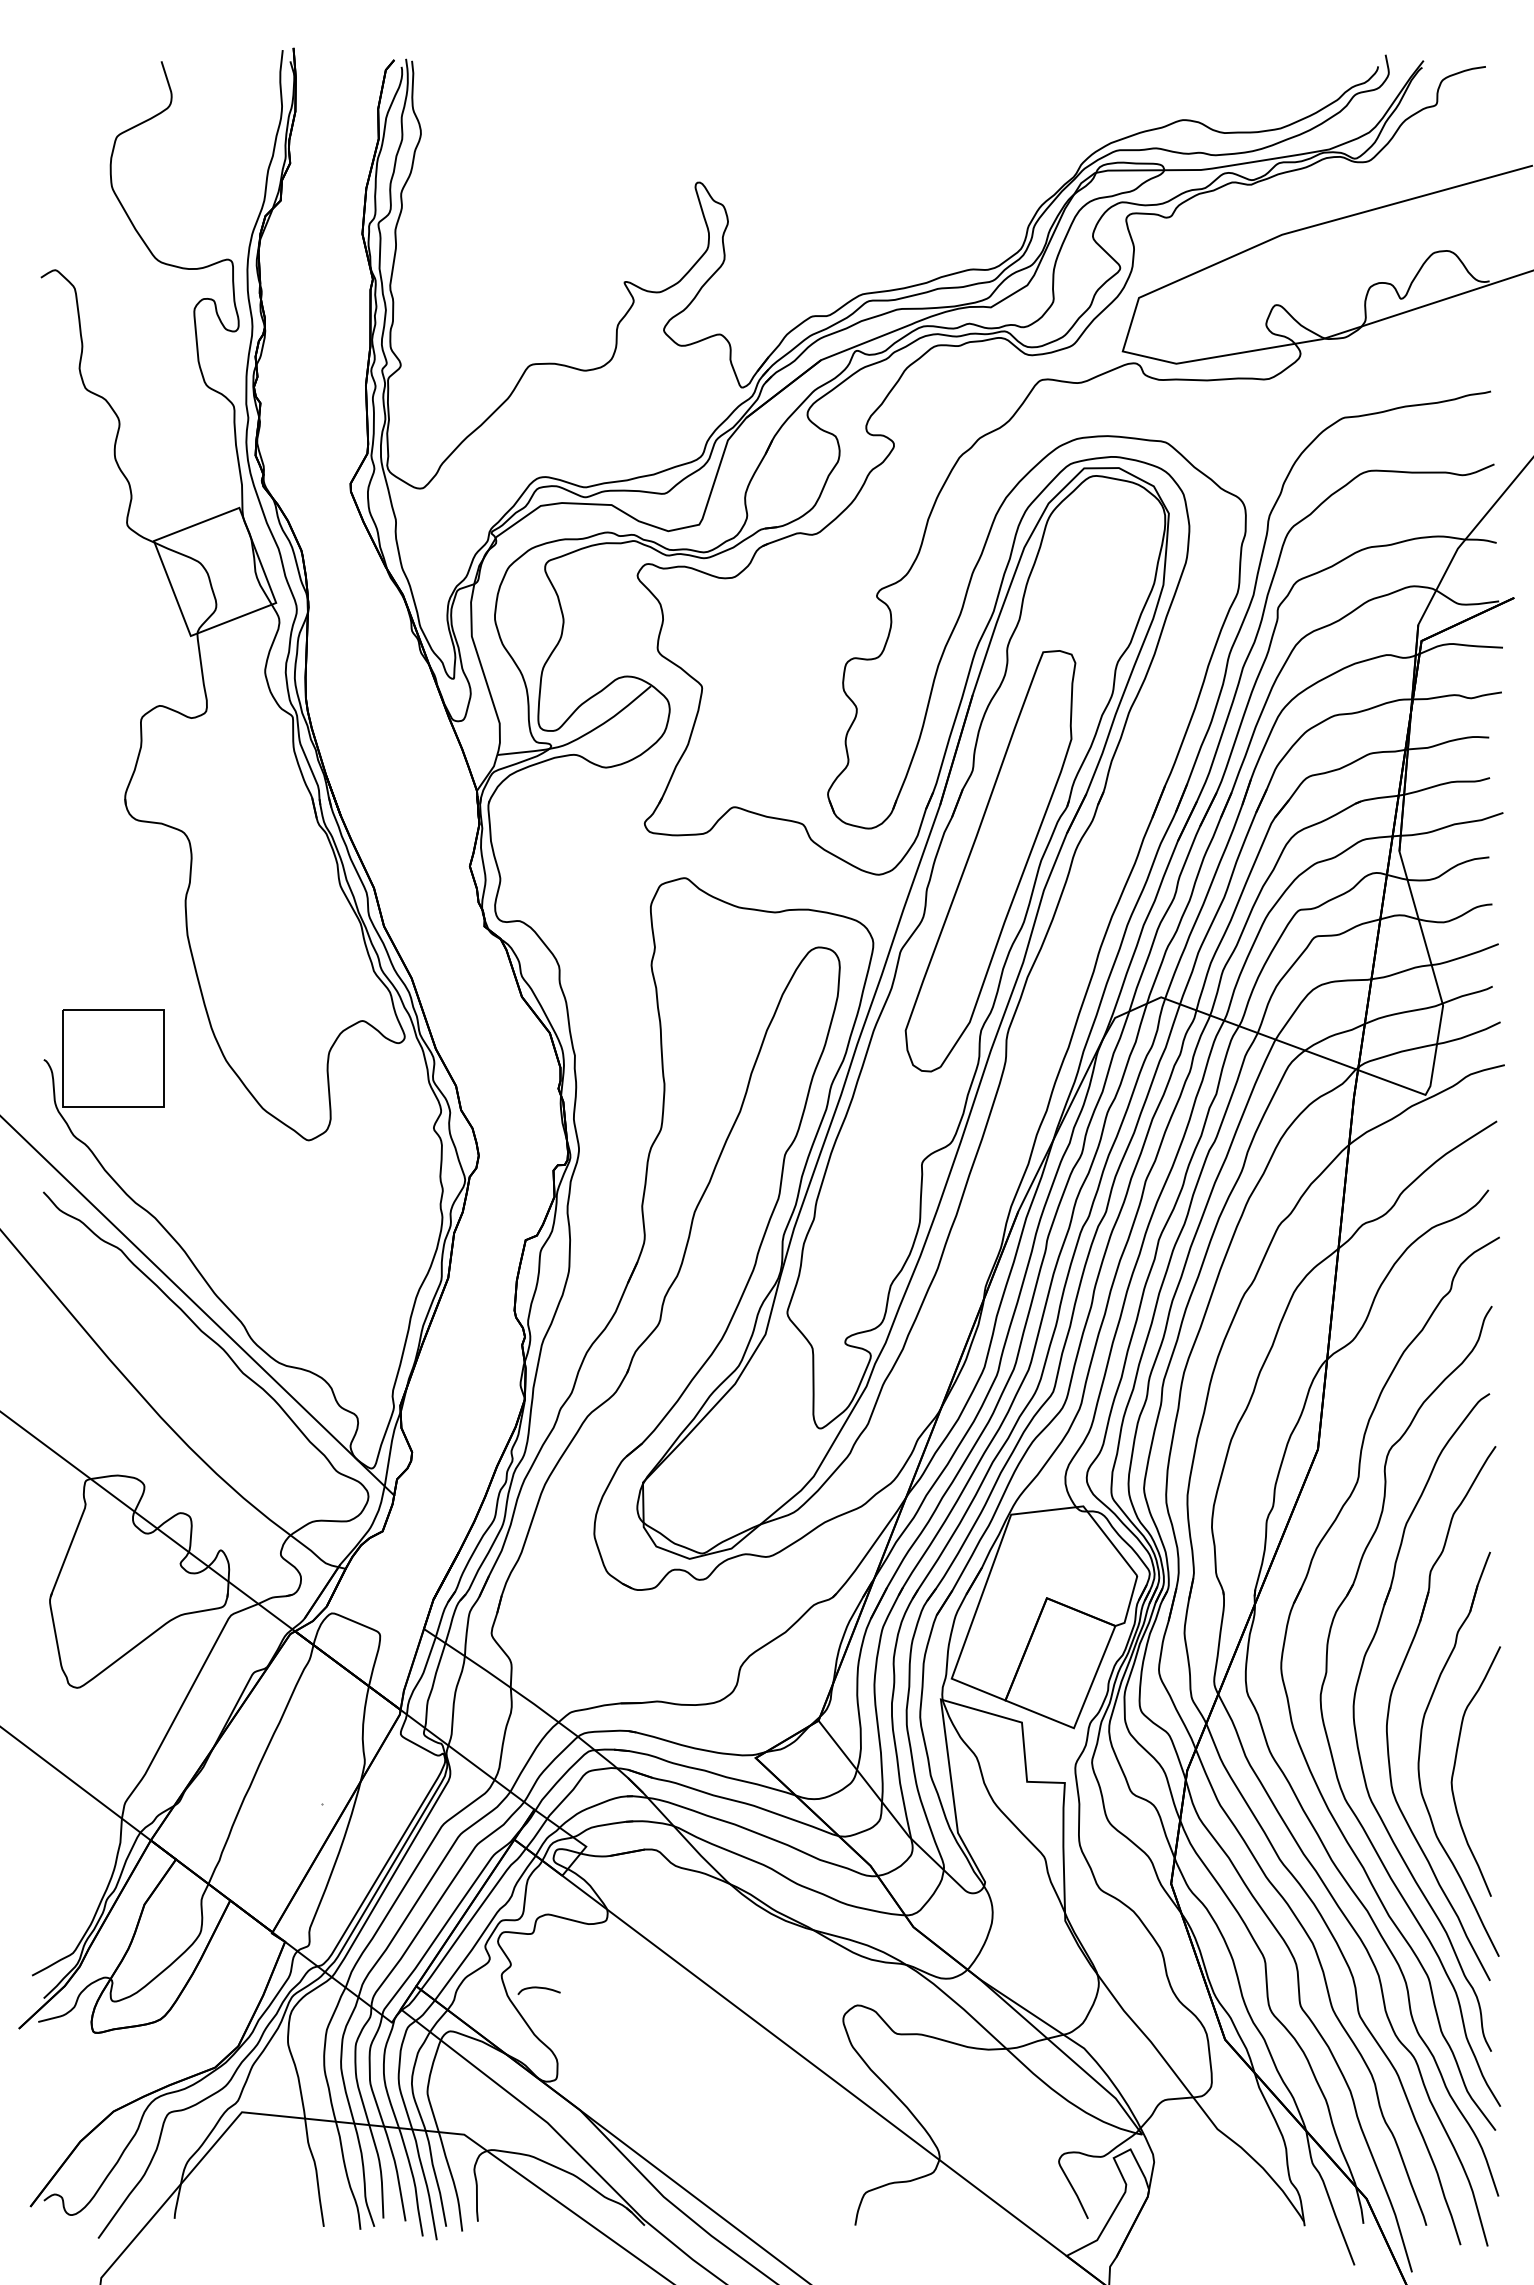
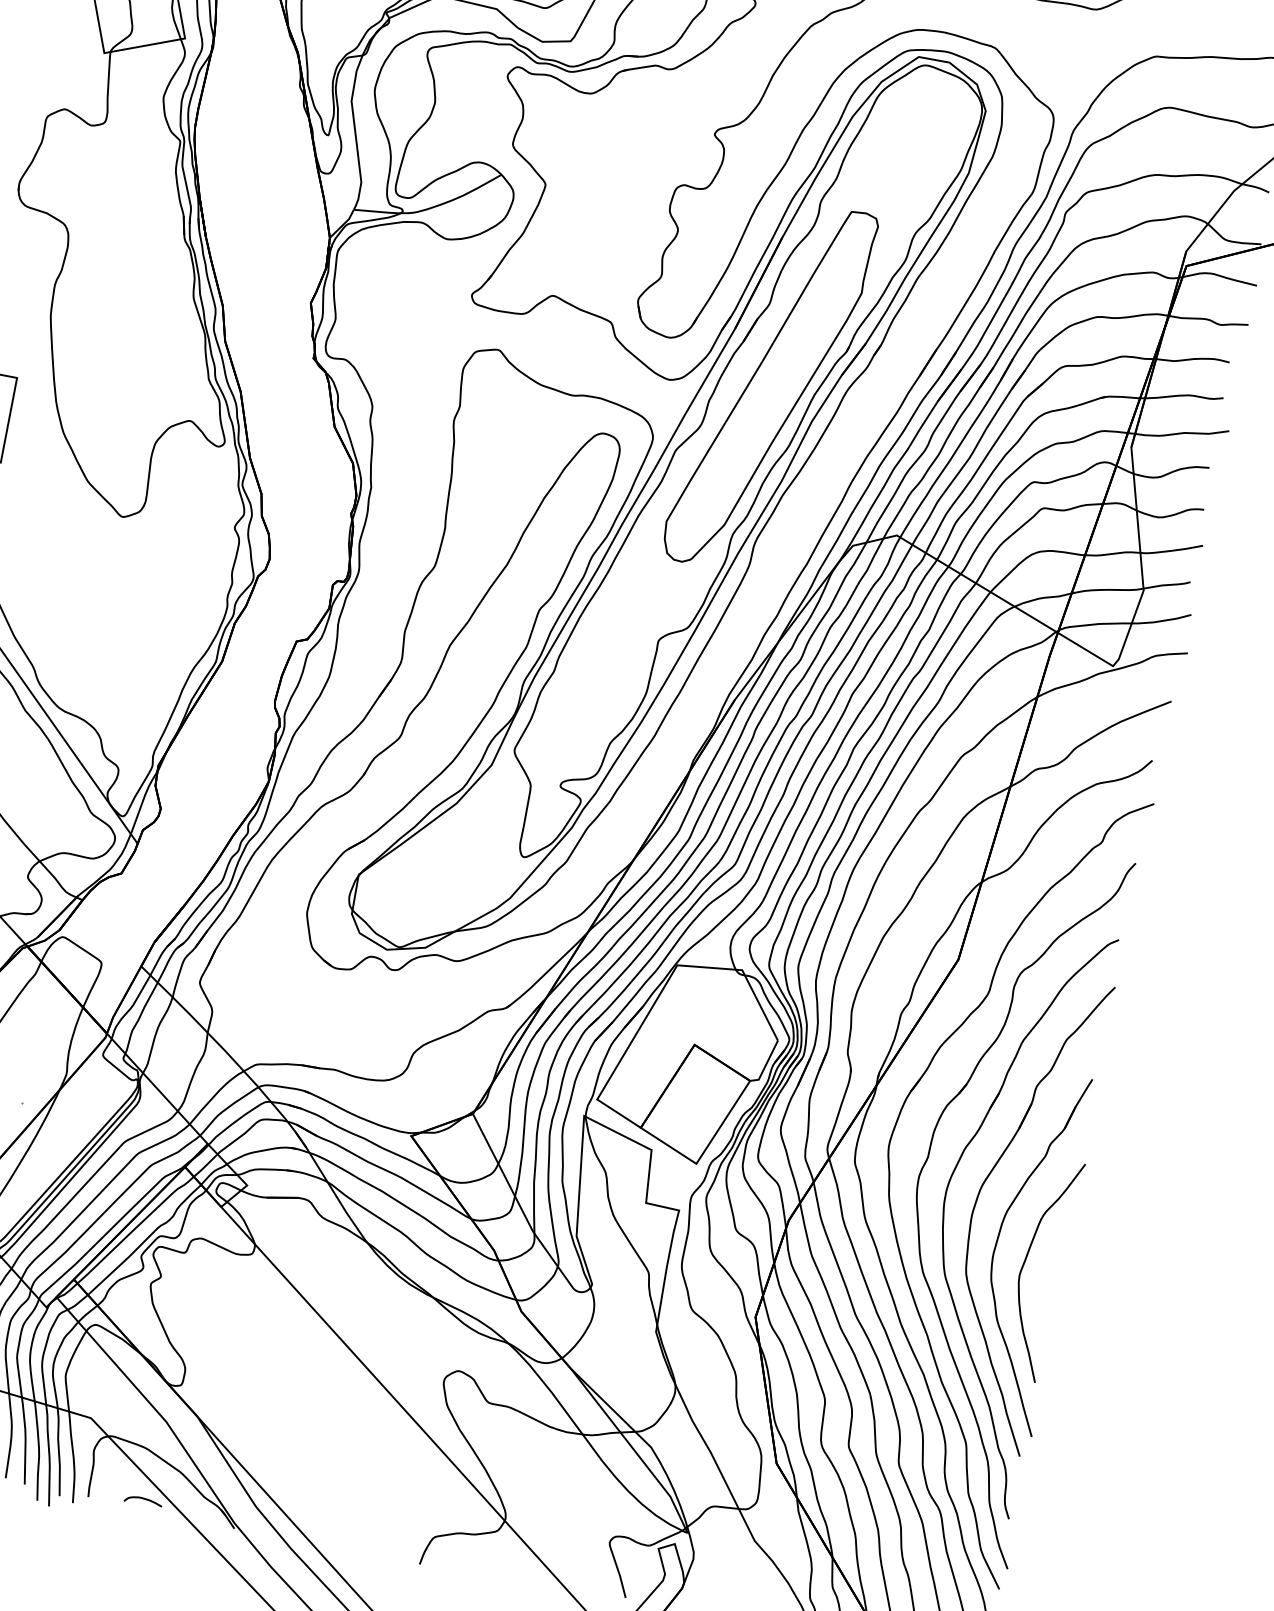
curve: (538, 1988) -> (143, 1499), moved

